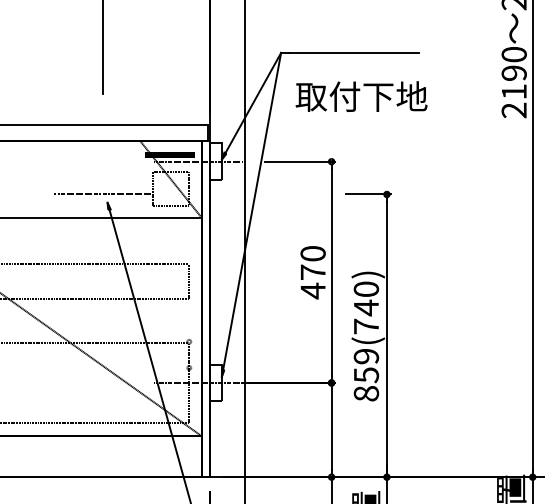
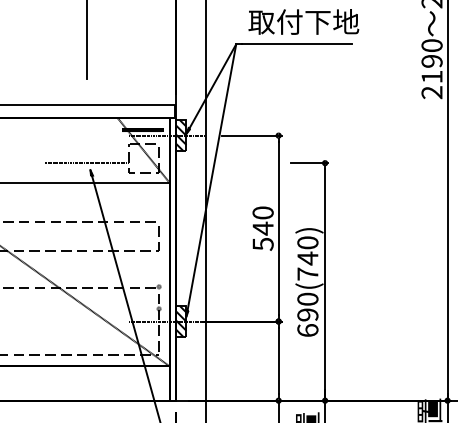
text: (361, 96) -> (303, 21), moved
hatch: (215, 161) -> (181, 135), added
text: (312, 281) -> (262, 236), 470 -> 540
text: (365, 374) -> (307, 314), 859(740) -> 690(740)
hatch: (215, 382) -> (181, 321), added

